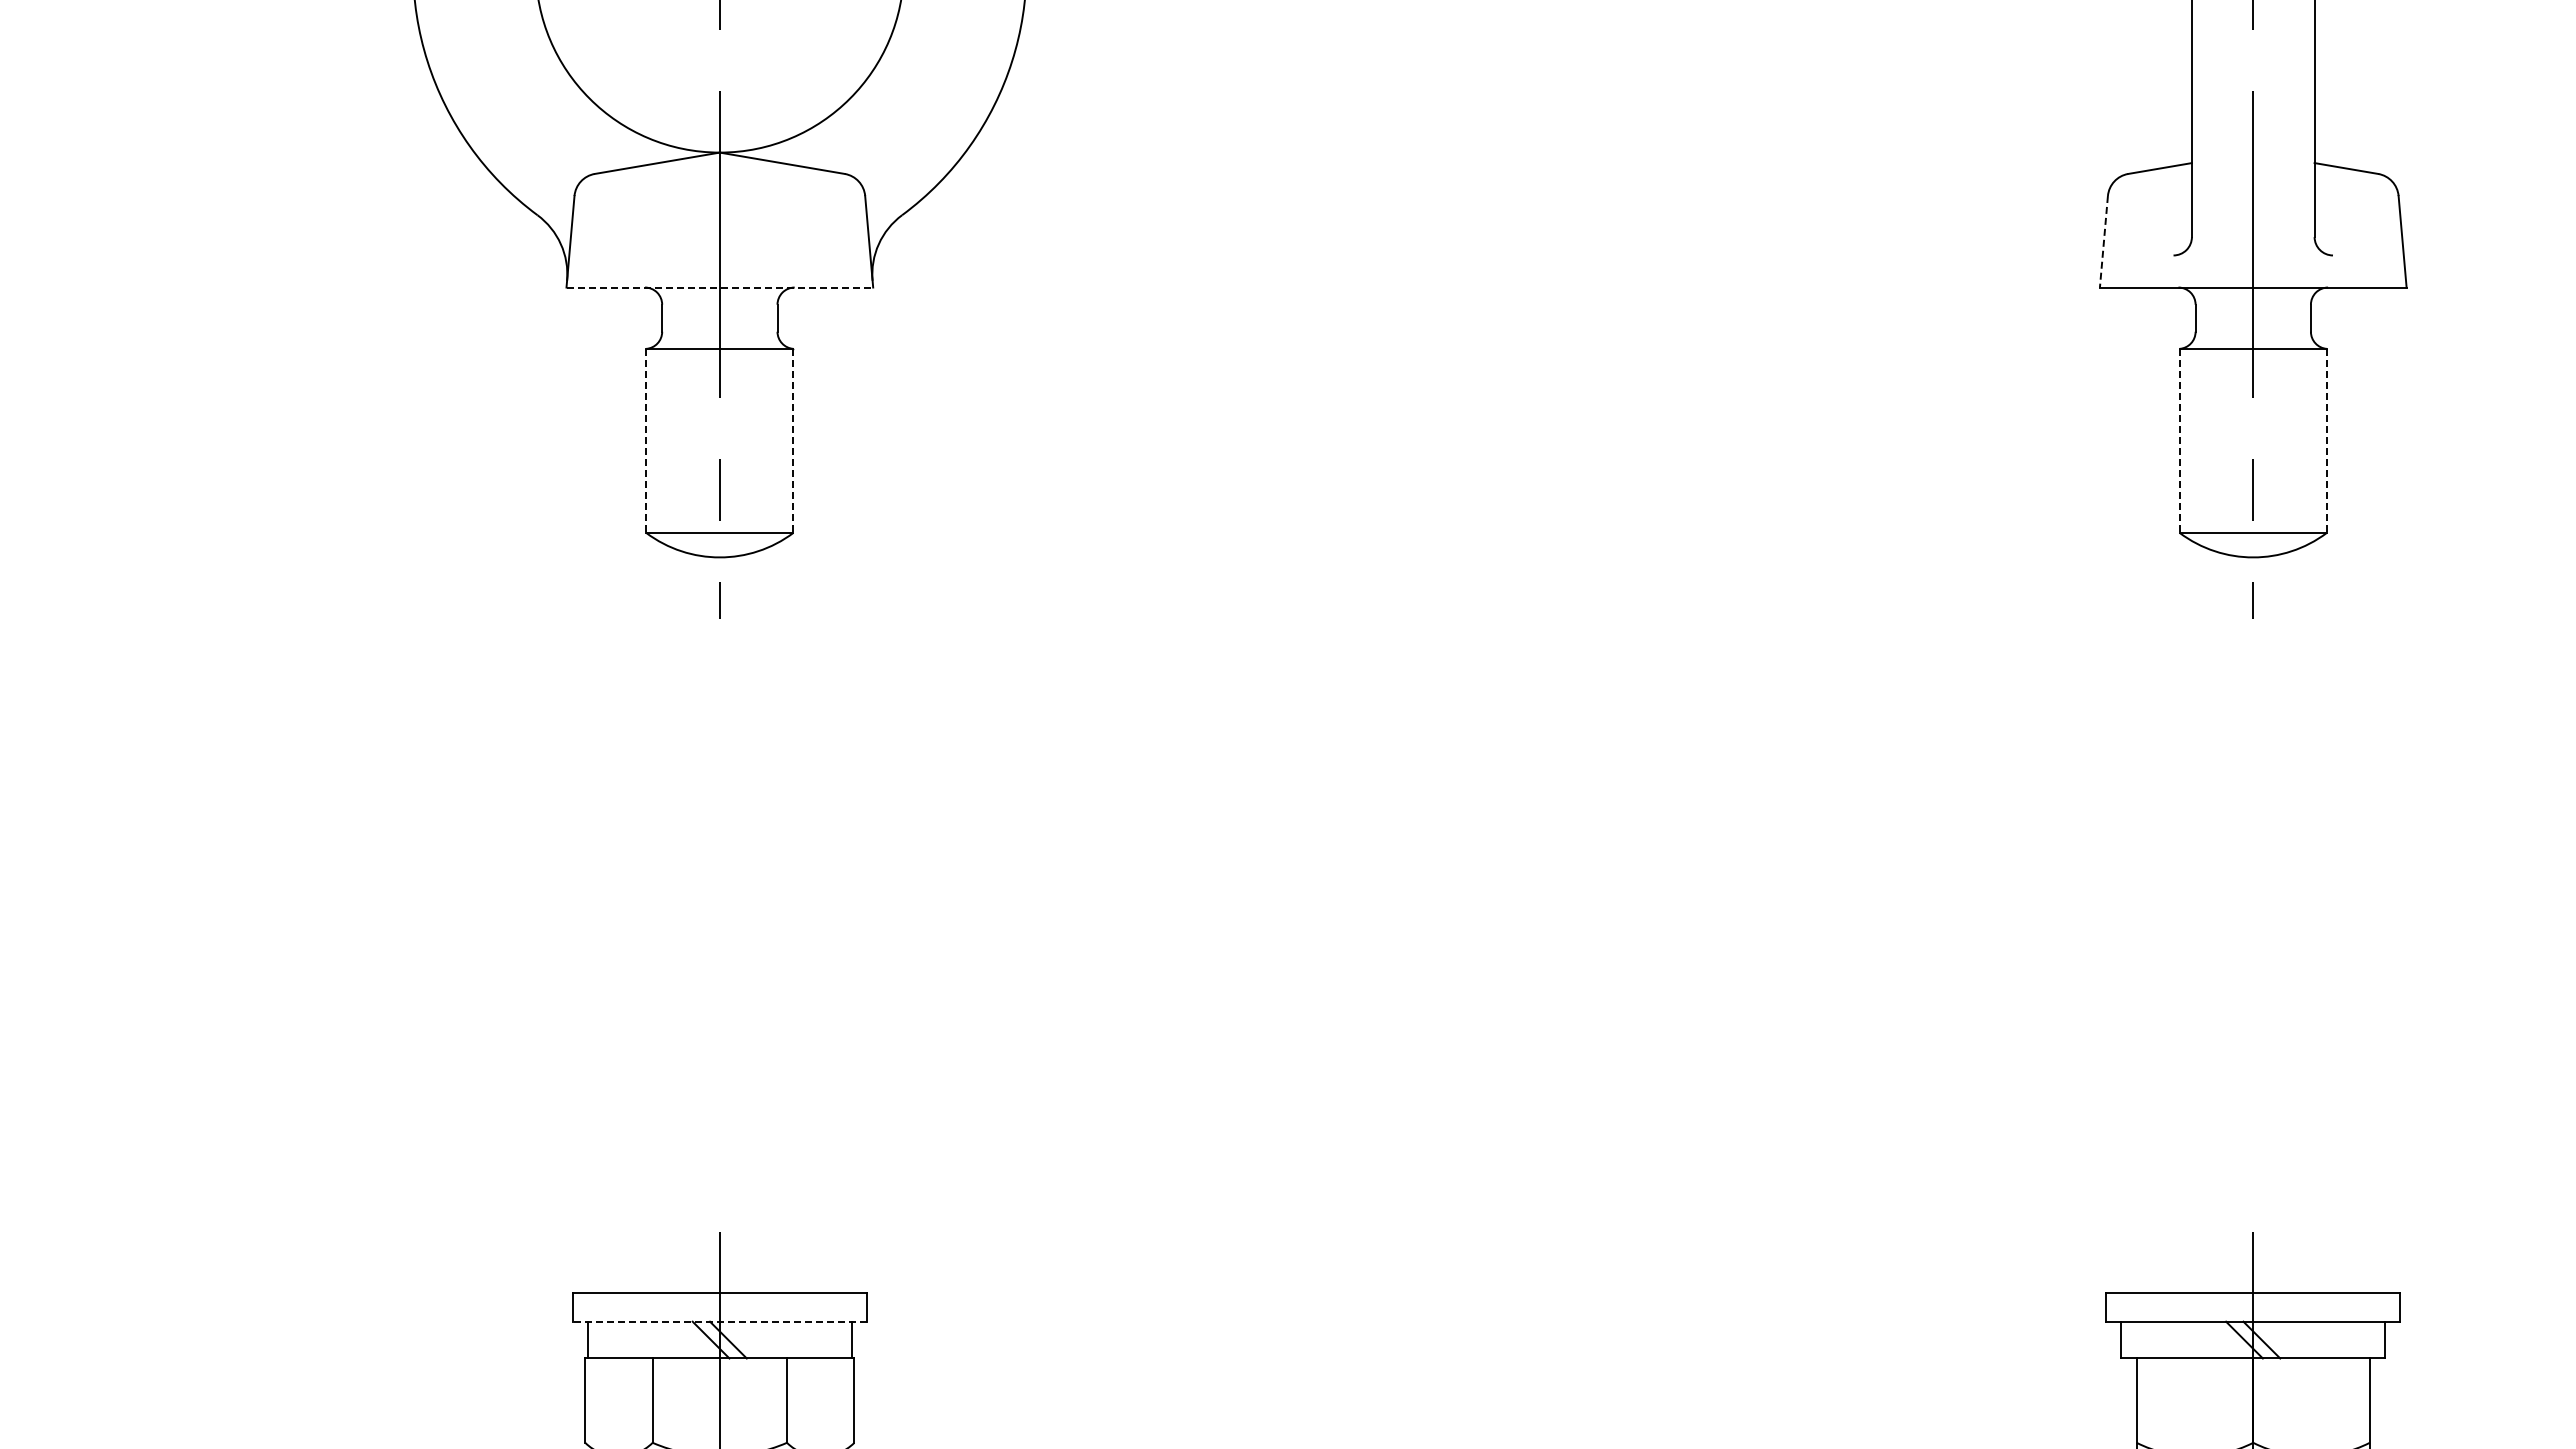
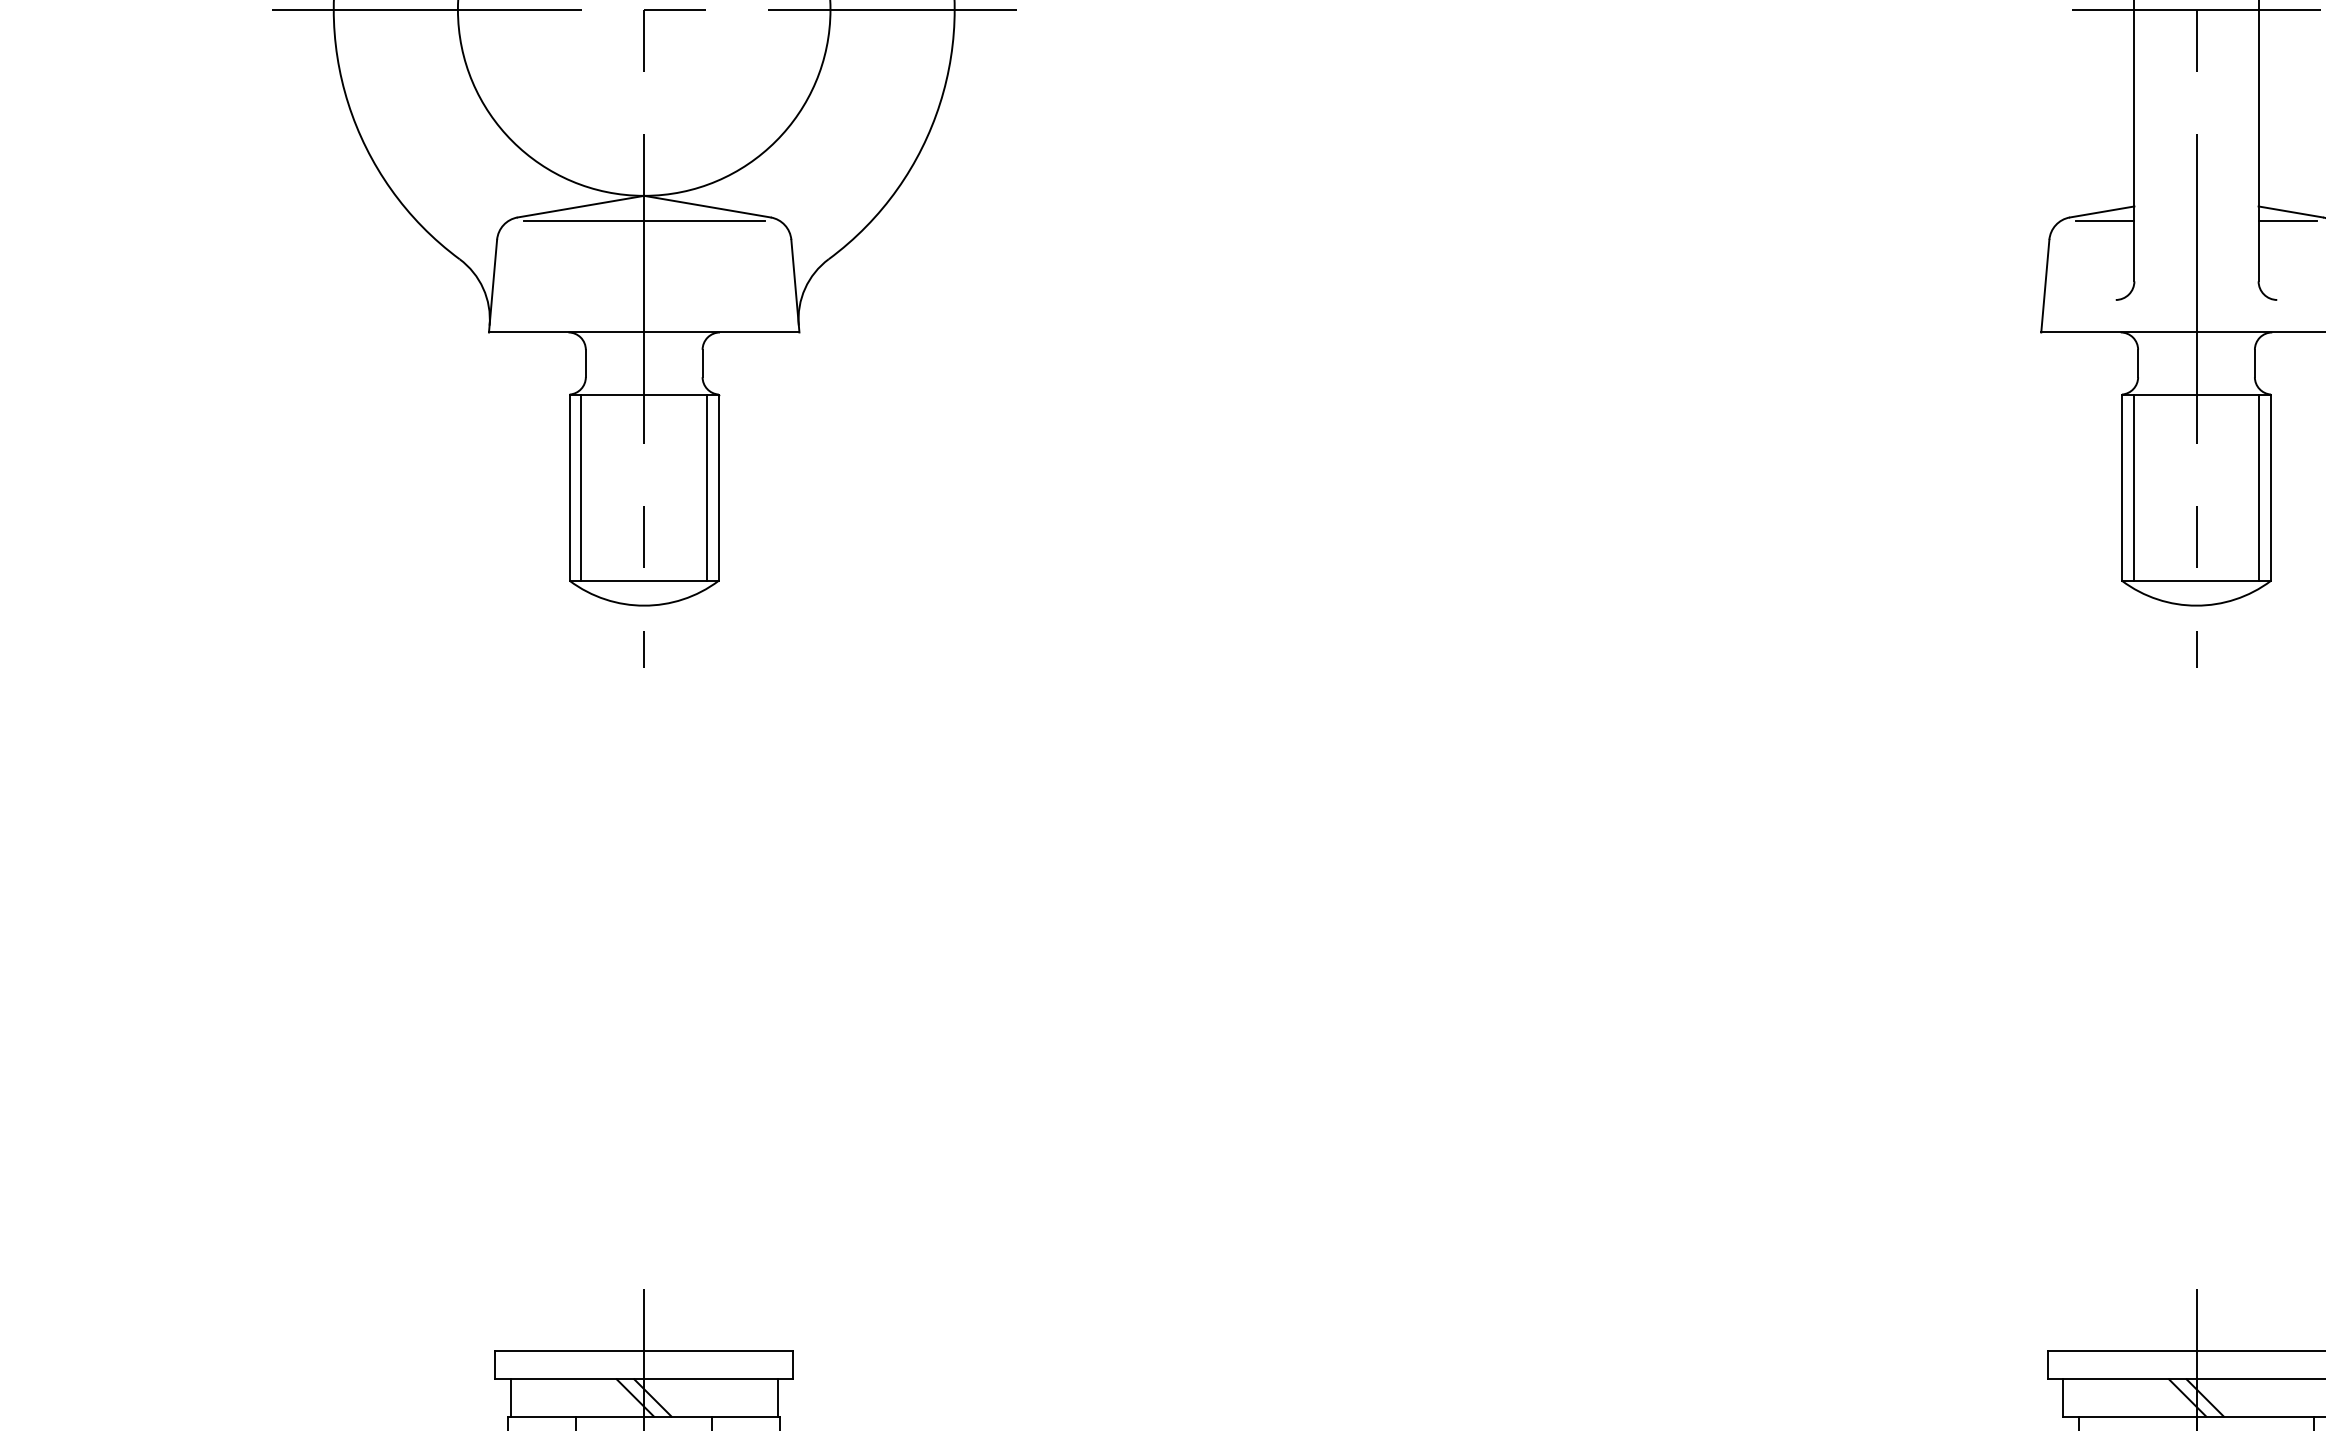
line: (719, 177) -> (643, 221), added
line: (2162, 177) -> (2104, 221), added
line: (2343, 177) -> (2287, 221), added
line: (2103, 241) -> (2044, 285), dashed -> solid
line: (720, 287) -> (644, 332), dashed -> solid
line: (657, 440) -> (581, 487), added
line: (781, 440) -> (706, 487), added
line: (2191, 440) -> (2133, 487), added
line: (2315, 440) -> (2259, 487), added
line: (646, 441) -> (569, 488), dashed -> solid
line: (793, 441) -> (718, 488), dashed -> solid
line: (2179, 441) -> (2121, 488), dashed -> solid
line: (2326, 441) -> (2270, 488), dashed -> solid
line: (719, 1321) -> (643, 1379), dashed -> solid

